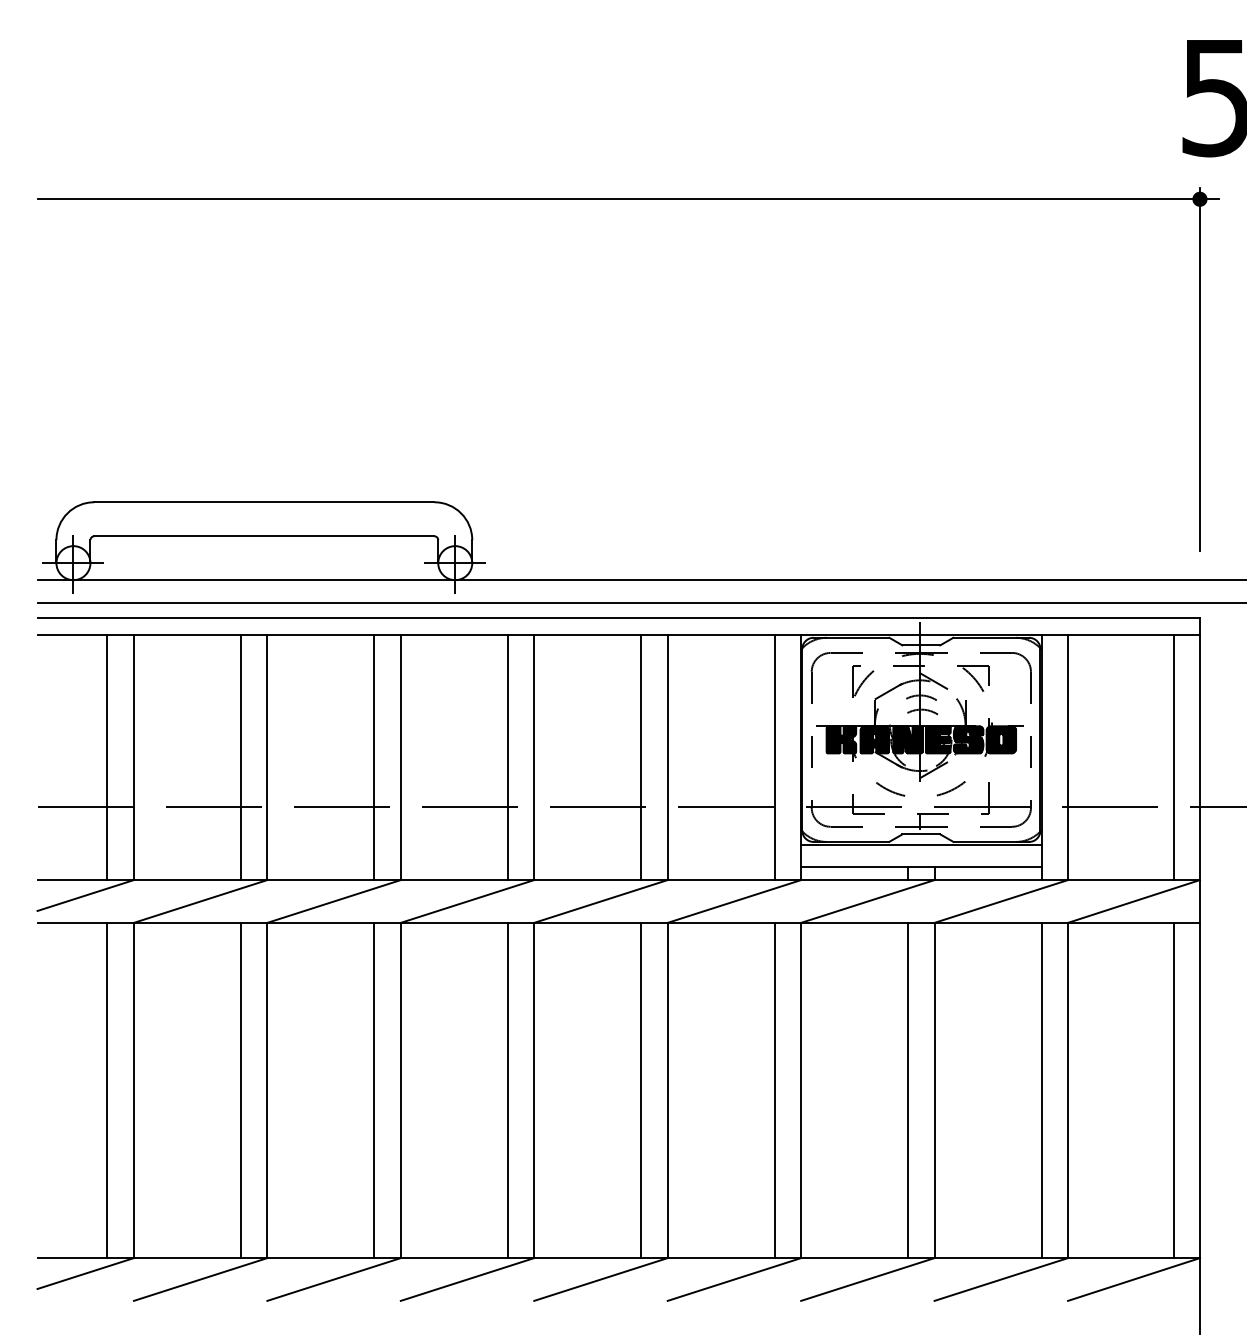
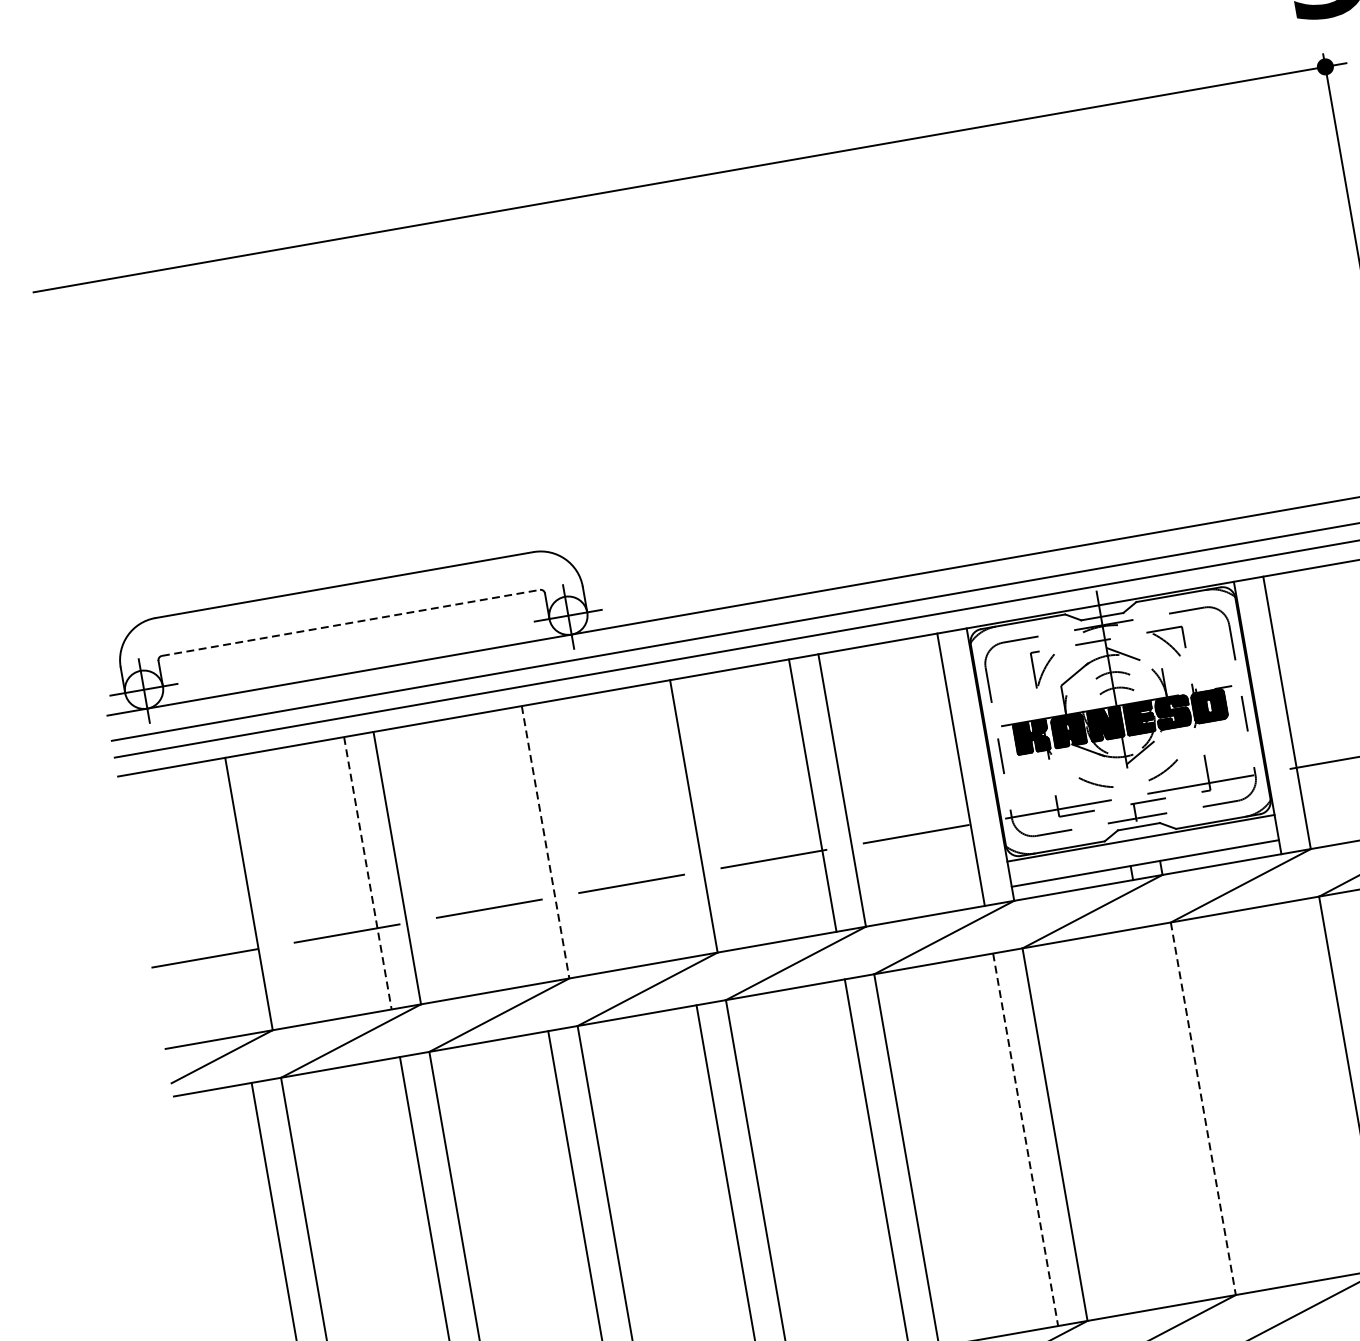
line: (264, 536) -> (351, 623), solid -> dashed
line: (107, 757) -> (219, 899), removed
line: (240, 757) -> (367, 873), solid -> dashed
line: (374, 757) -> (516, 847), removed
line: (400, 757) -> (545, 842), solid -> dashed
line: (507, 757) -> (664, 821), removed
line: (774, 1090) -> (1025, 1139), solid -> dashed
line: (908, 1090) -> (1174, 1113), removed
line: (934, 1090) -> (1203, 1108), solid -> dashed
line: (1041, 1090) -> (1322, 1088), removed

